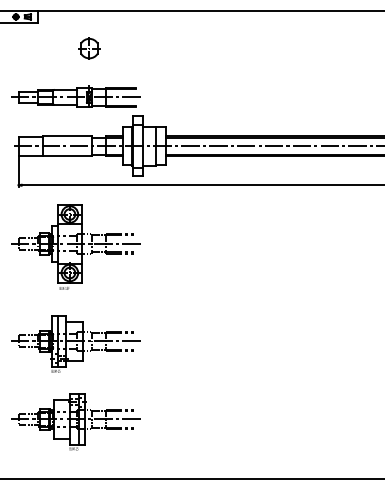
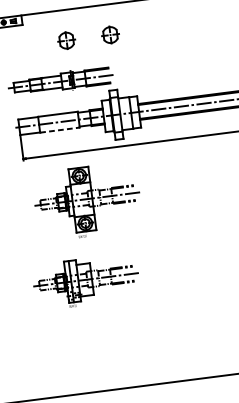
part: (143, 48) -> (110, 34), added
line: (67, 155) -> (59, 129), solid -> dashed
part: (75, 246) -> (87, 201), moved
part: (75, 421) -> (94, 344), removed

